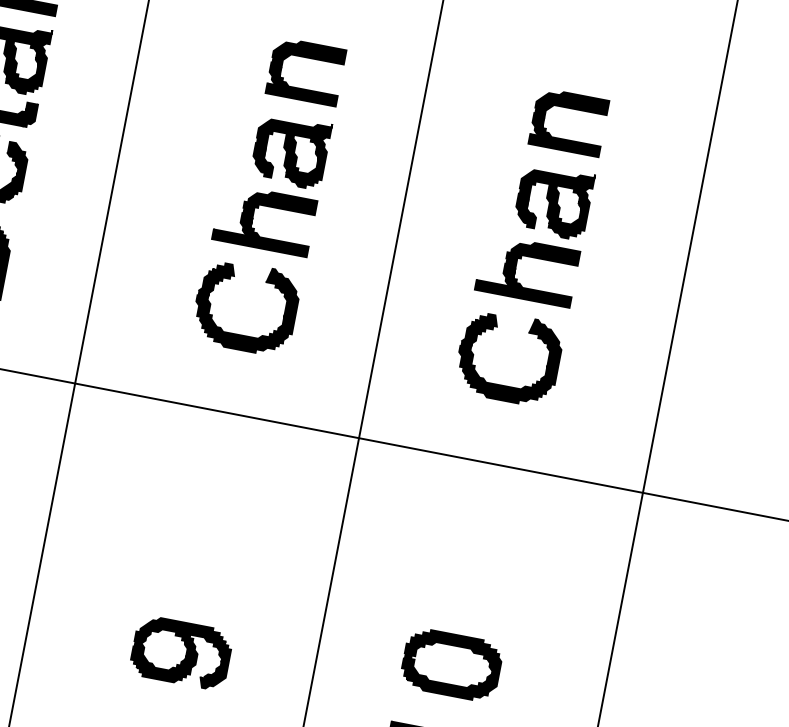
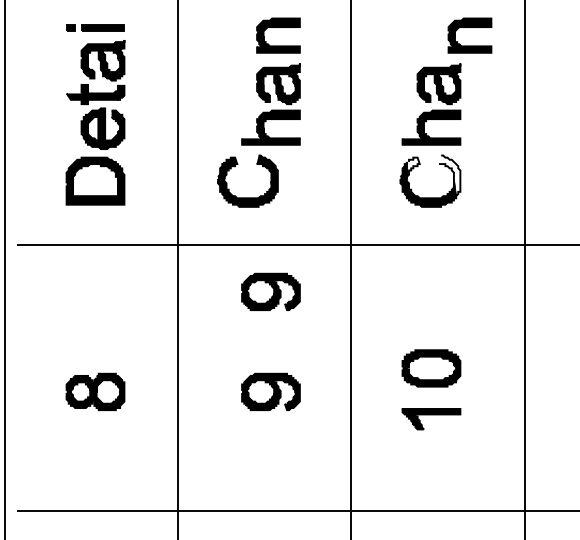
part: (570, 108) -> (469, 27), moved
fill: (483, 331) -> (412, 168), removed
part: (240, 333) -> (247, 197), moved
fill: (541, 356) -> (449, 176), removed
part: (212, 488) -> (270, 291), added

